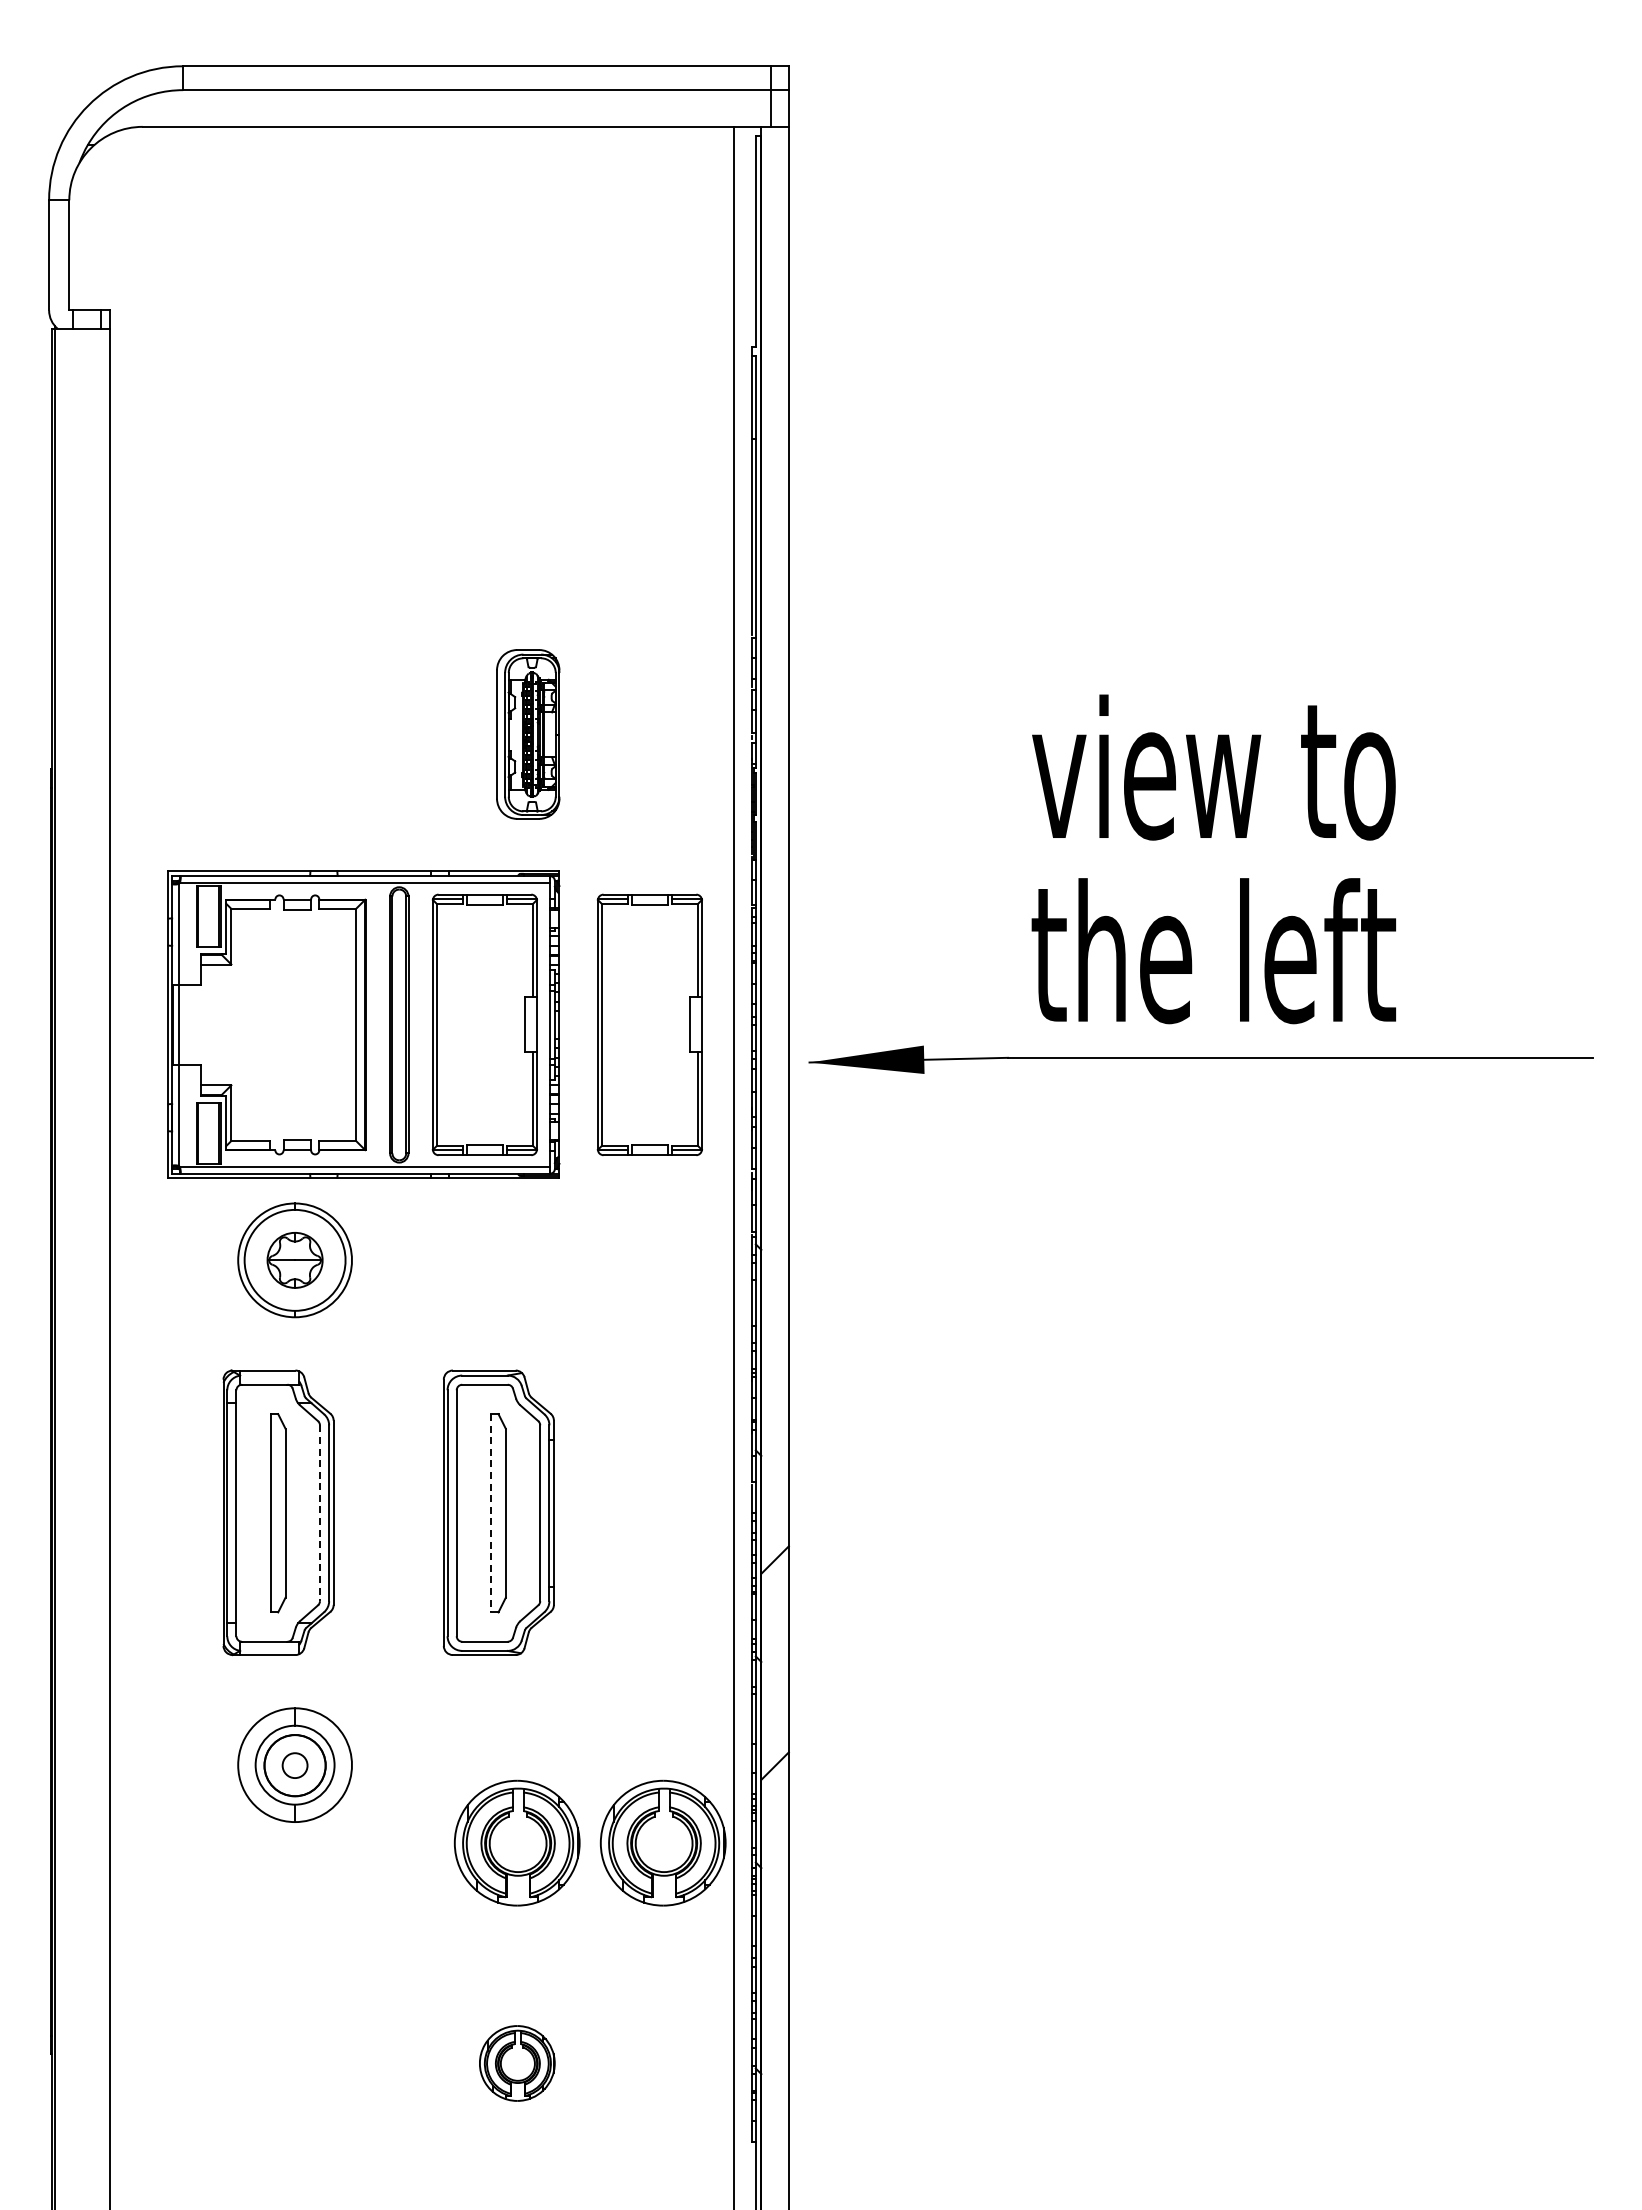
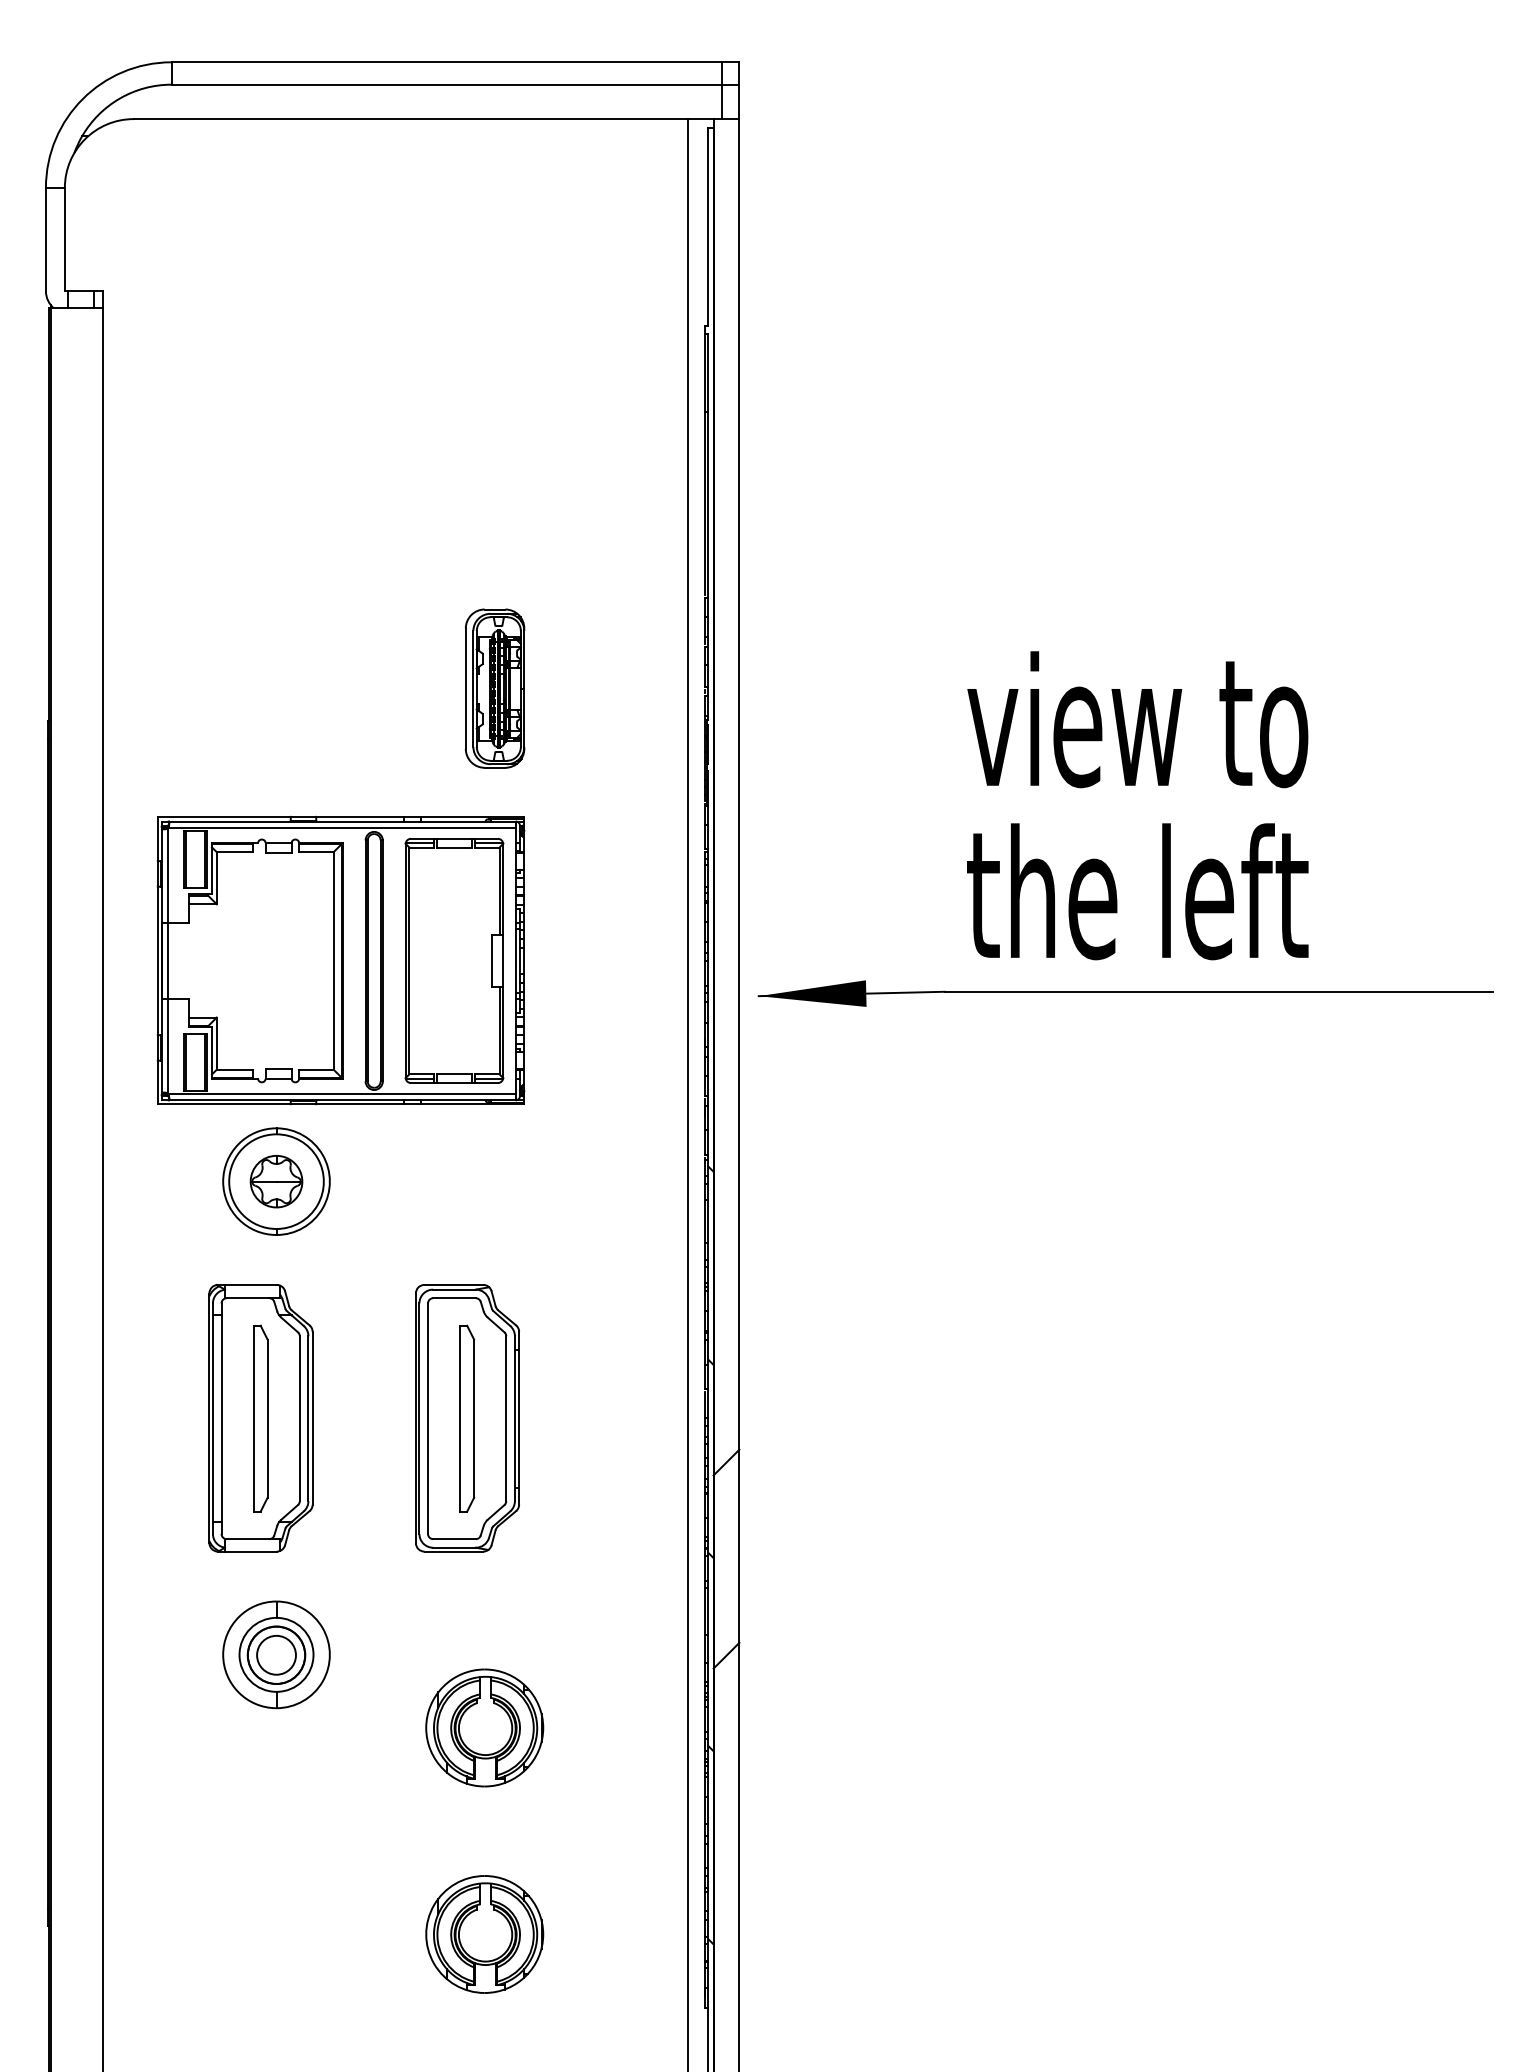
part: (649, 1024) -> (608, 960), removed
line: (319, 1513) -> (299, 1418), dashed -> solid
line: (491, 1513) -> (460, 1418), dashed -> solid
circle: (294, 1765) -> (275, 1655), size x1.67
part: (662, 1842) -> (620, 1727), removed
part: (517, 2063) -> (484, 1934), size x1.67

